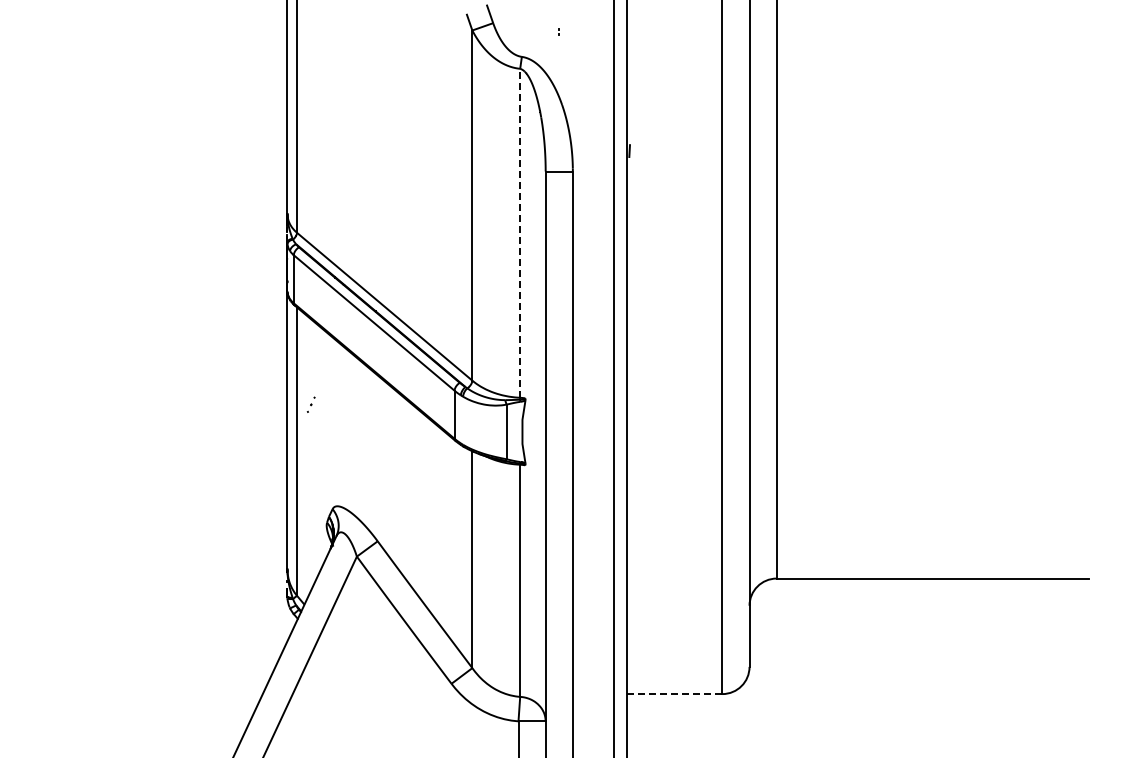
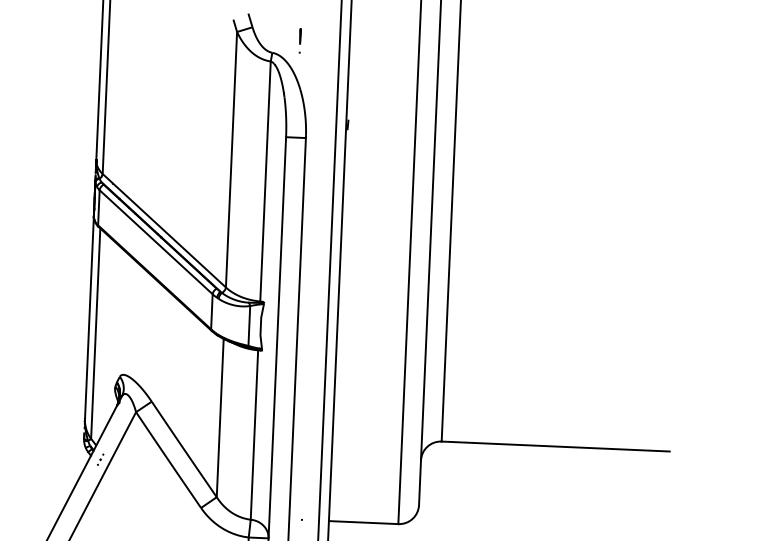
line: (520, 232) -> (265, 180), dashed -> solid
part: (310, 404) -> (100, 459), moved
line: (674, 694) -> (363, 522), dashed -> solid

